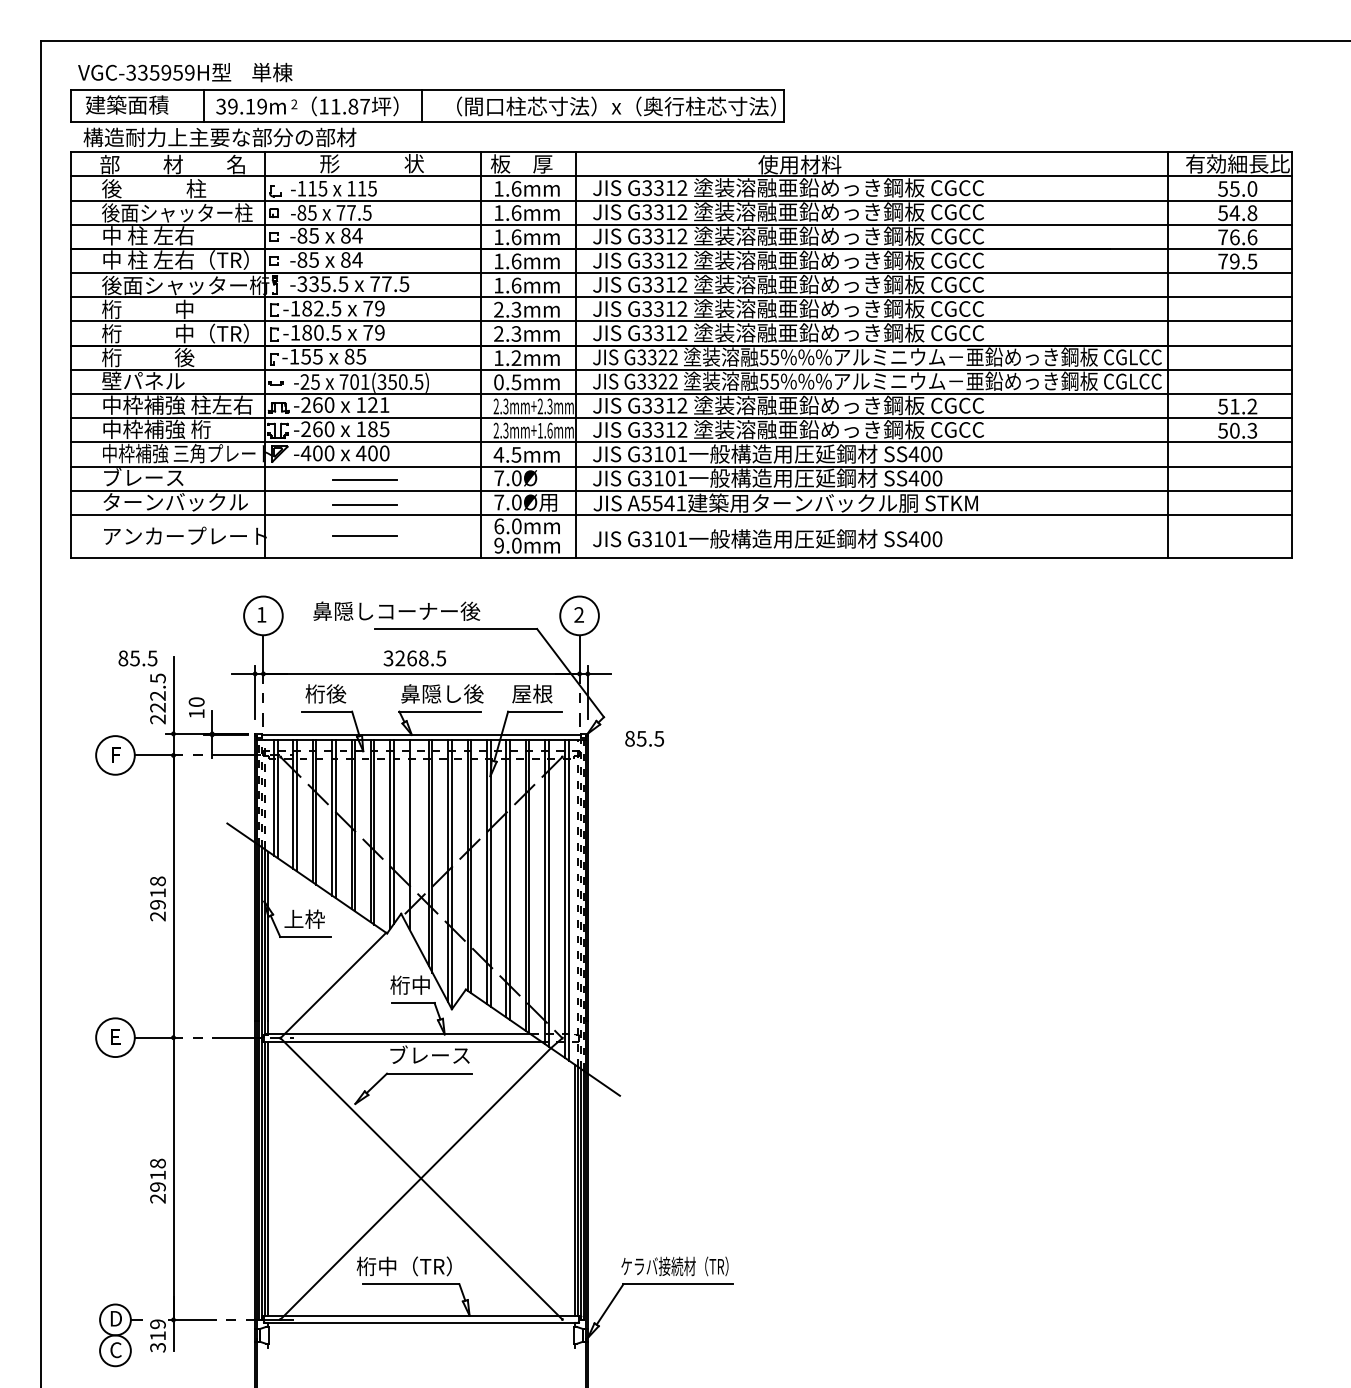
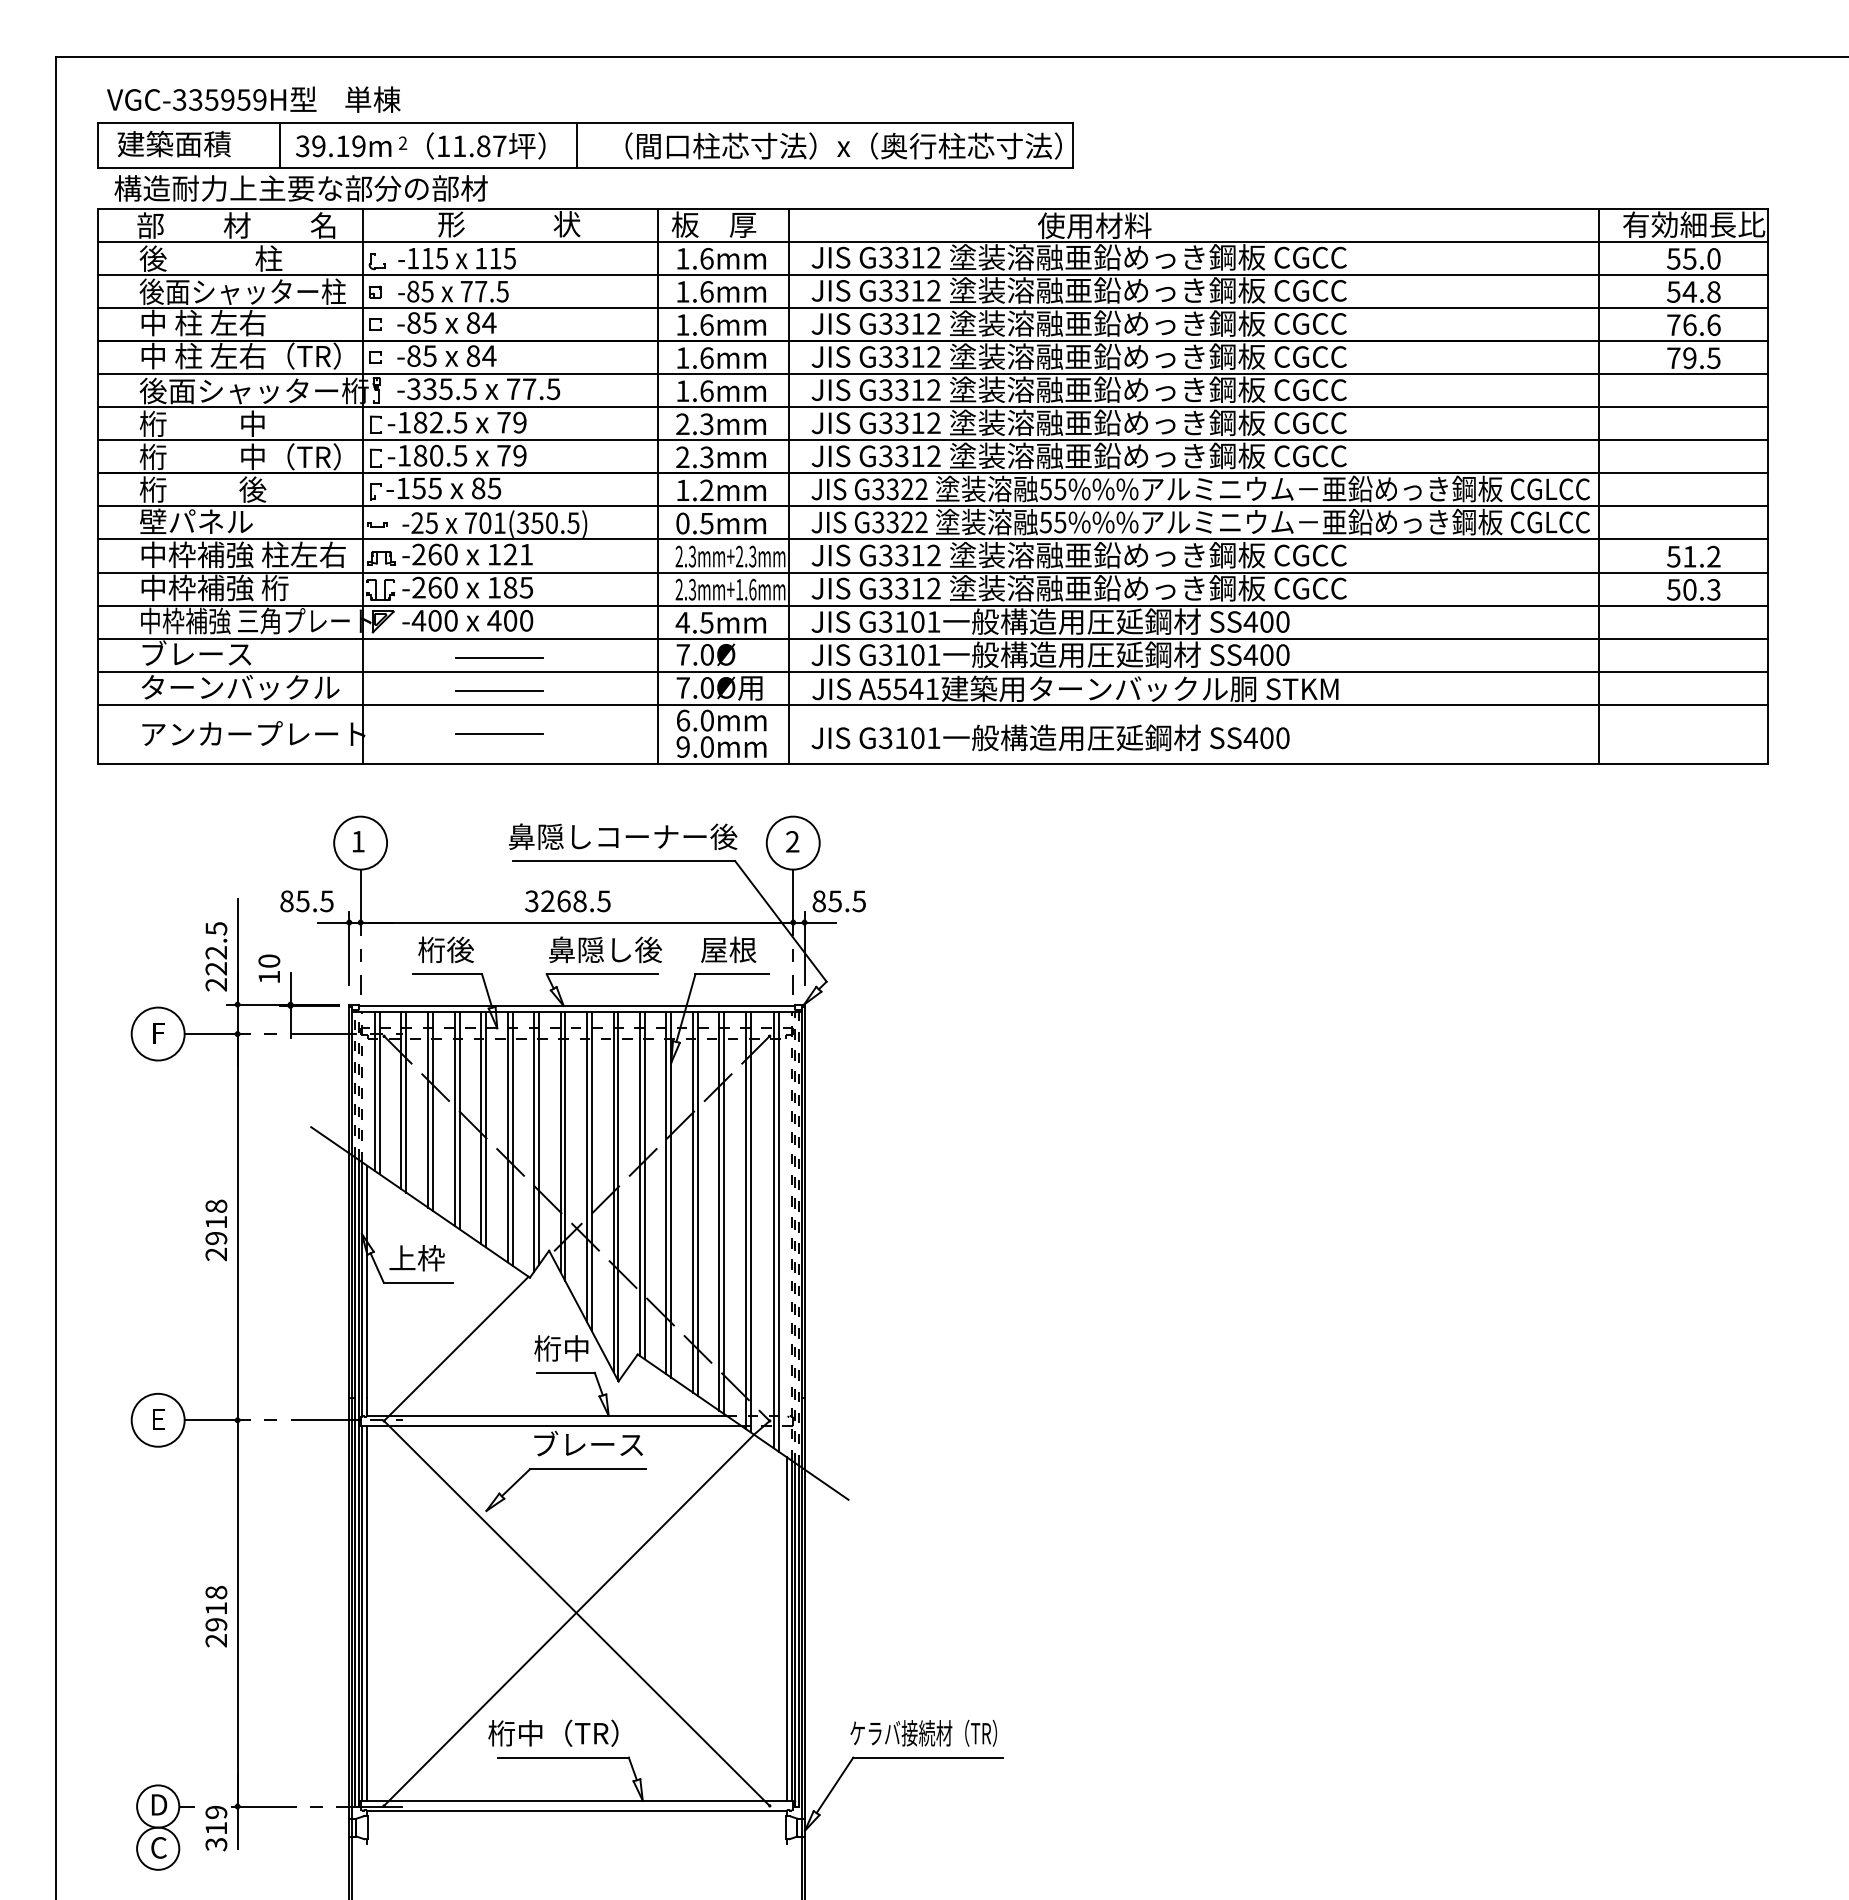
text: (397, 611) -> (623, 836), moved
text: (137, 658) -> (306, 901), moved
text: (644, 738) -> (838, 901), moved
line: (413, 837) -> (565, 1146), added

